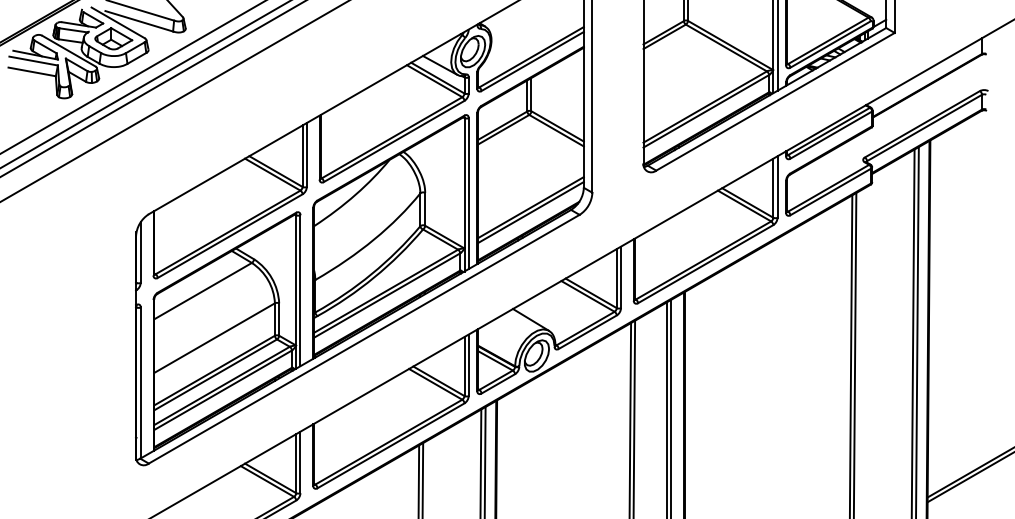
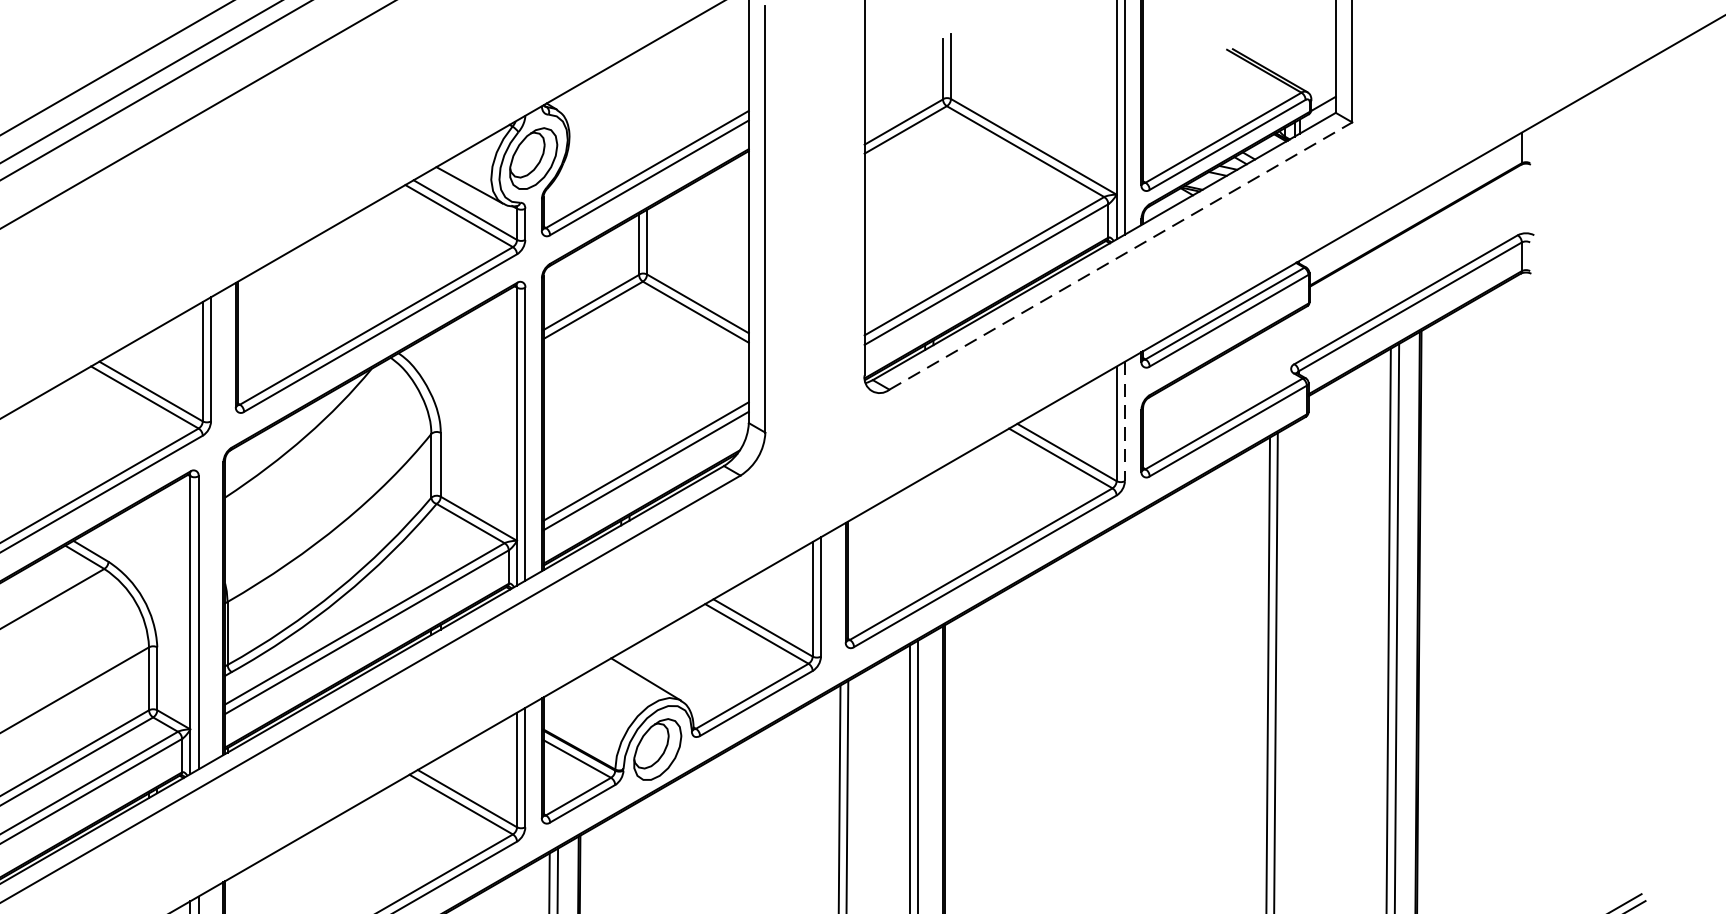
line: (775, 101) -> (1120, 255), solid -> dashed
line: (777, 187) -> (1124, 422), solid -> dashed

